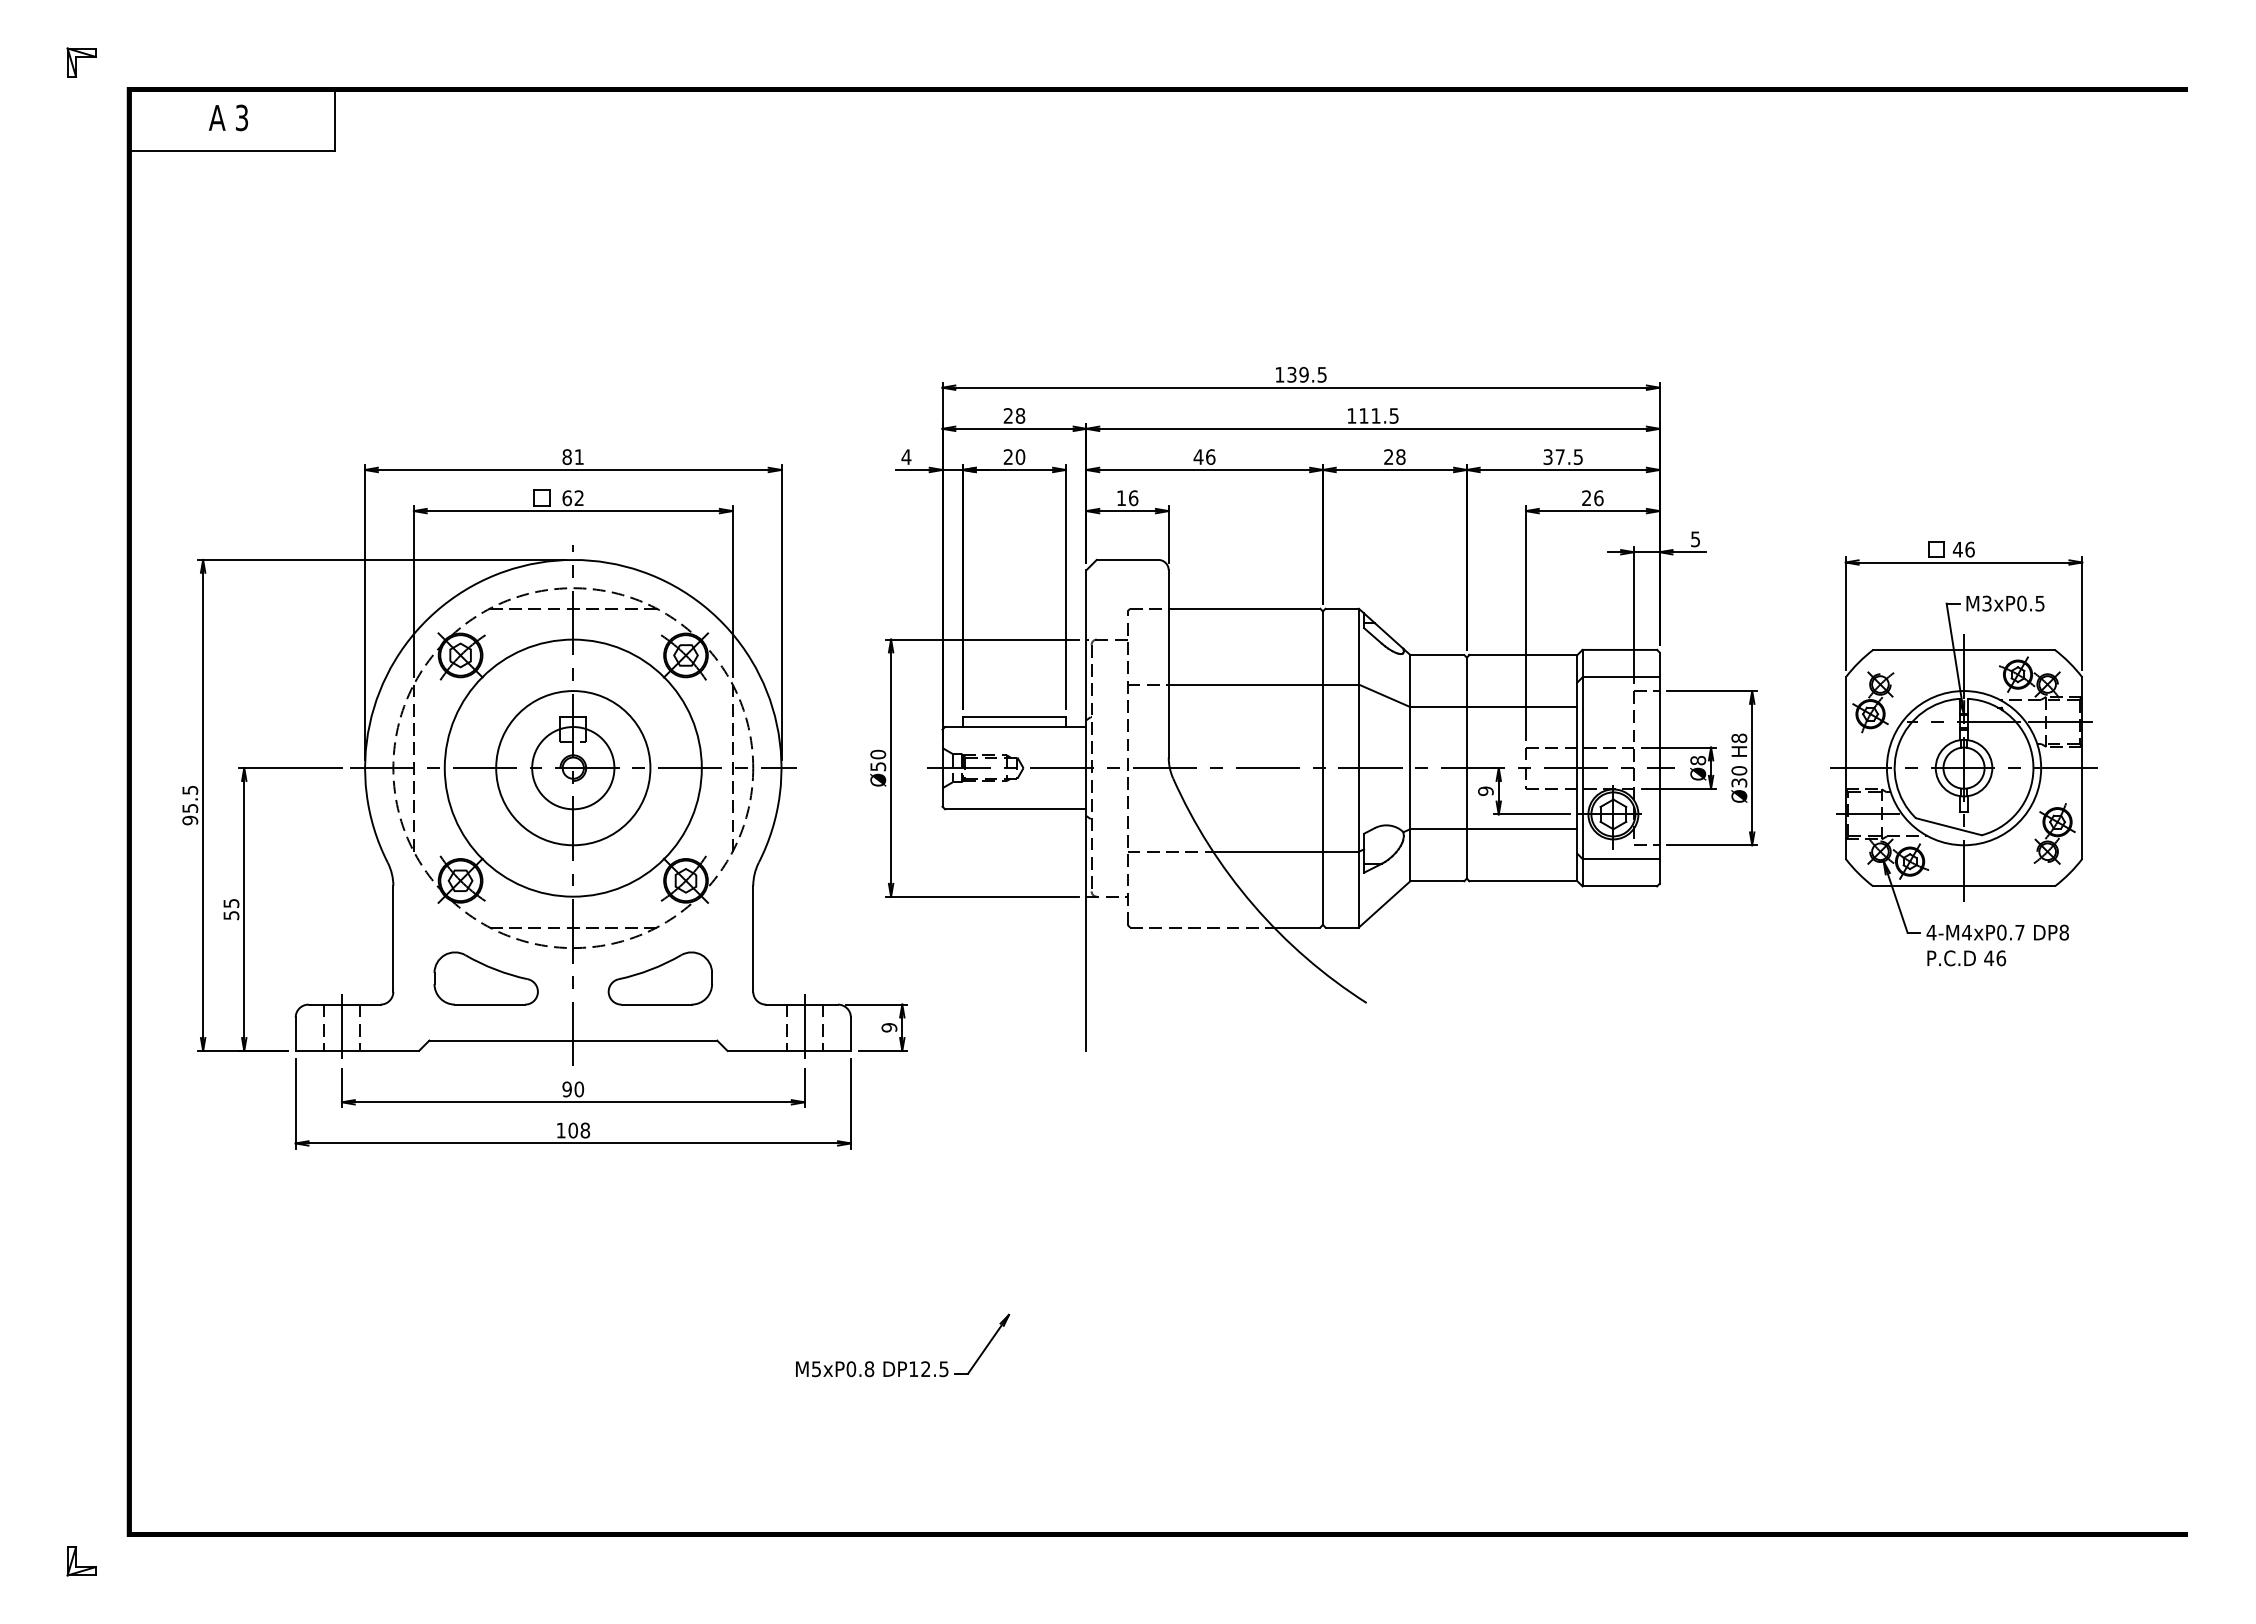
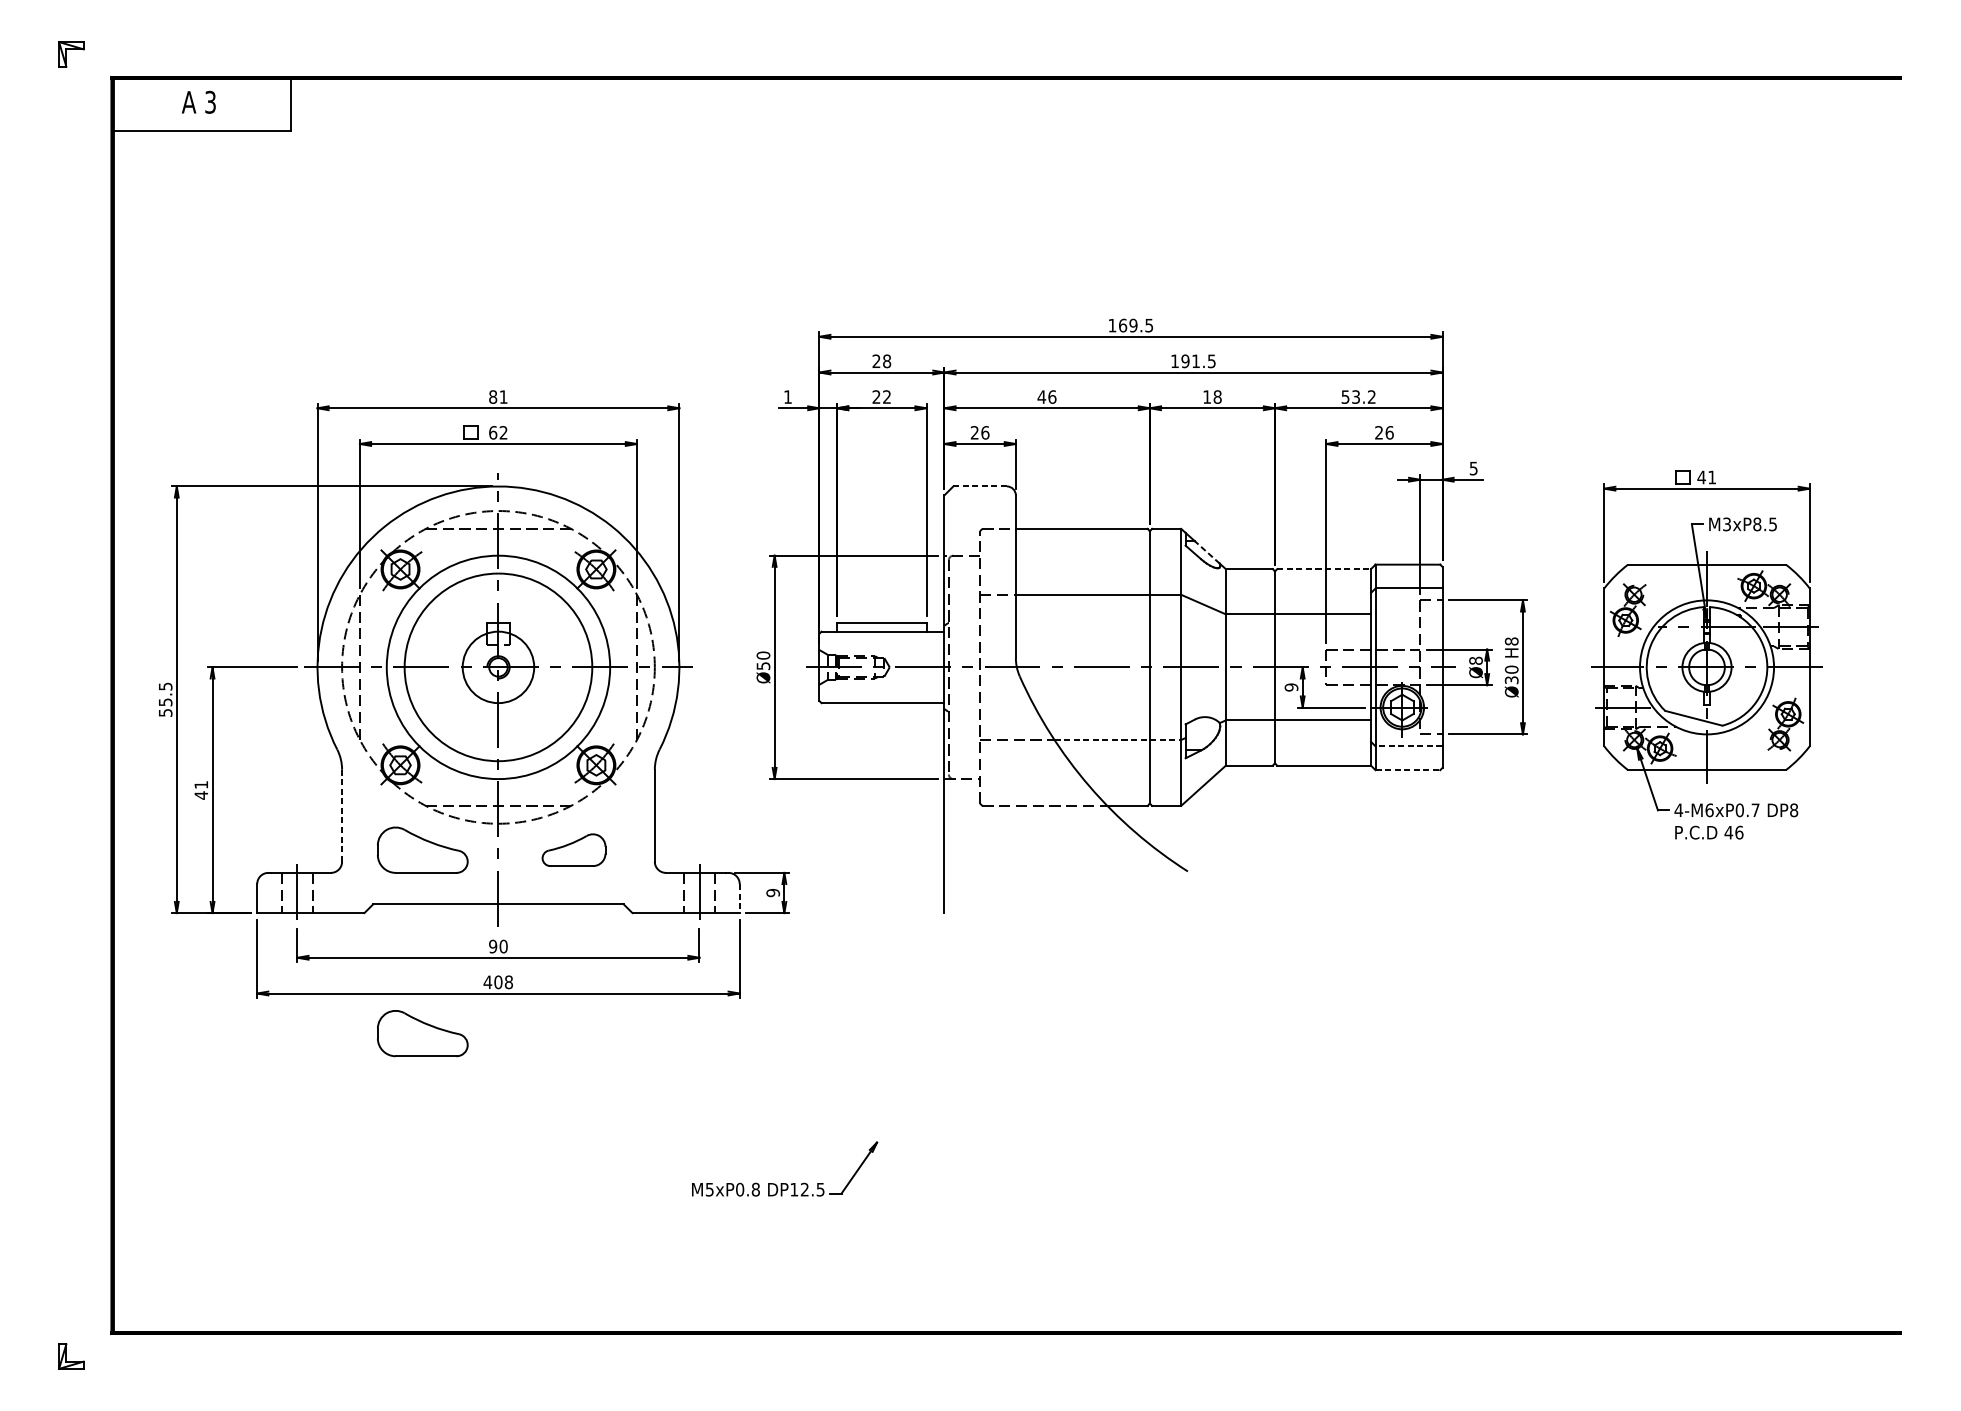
text: (1291, 374) -> (1122, 325), 139.5 -> 169.5
text: (1363, 415) -> (1185, 360), 111.5 -> 191.5
text: (906, 456) -> (788, 396), 4 -> 1
text: (1020, 456) -> (887, 396), 20 -> 22
text: (1388, 456) -> (1206, 396), 28 -> 18
text: (1563, 457) -> (1358, 397), 37.5 -> 53.2
text: (1120, 497) -> (973, 432), 16 -> 26
text: (1969, 549) -> (1711, 477), 46 -> 41
line: (1127, 559) -> (980, 486), solid -> dashed
text: (2021, 603) -> (1756, 524), M3xP0.5 -> M3xP8.5
line: (1388, 635) -> (1206, 552), solid -> dashed
line: (1523, 655) -> (1324, 569), solid -> dashed
circle: (573, 768) -> (498, 667), size x1.4
text: (189, 820) -> (164, 712), 95.5 -> 55.5
line: (1286, 851) -> (1118, 739), solid -> dashed
line: (1621, 858) -> (1409, 745), solid -> dashed
line: (1620, 886) -> (1408, 770), solid -> dashed
text: (231, 909) -> (201, 790), 55 -> 41
text: (1966, 932) -> (1709, 810), 4-M4xP0.7 -> 4-M6xP0.7
line: (393, 938) -> (342, 815), solid -> dashed
part: (659, 978) -> (573, 850), size x0.7
line: (850, 1034) -> (739, 898), solid -> dashed
text: (561, 1130) -> (488, 982), 108 -> 408
part: (485, 1189) -> (422, 1033), added

